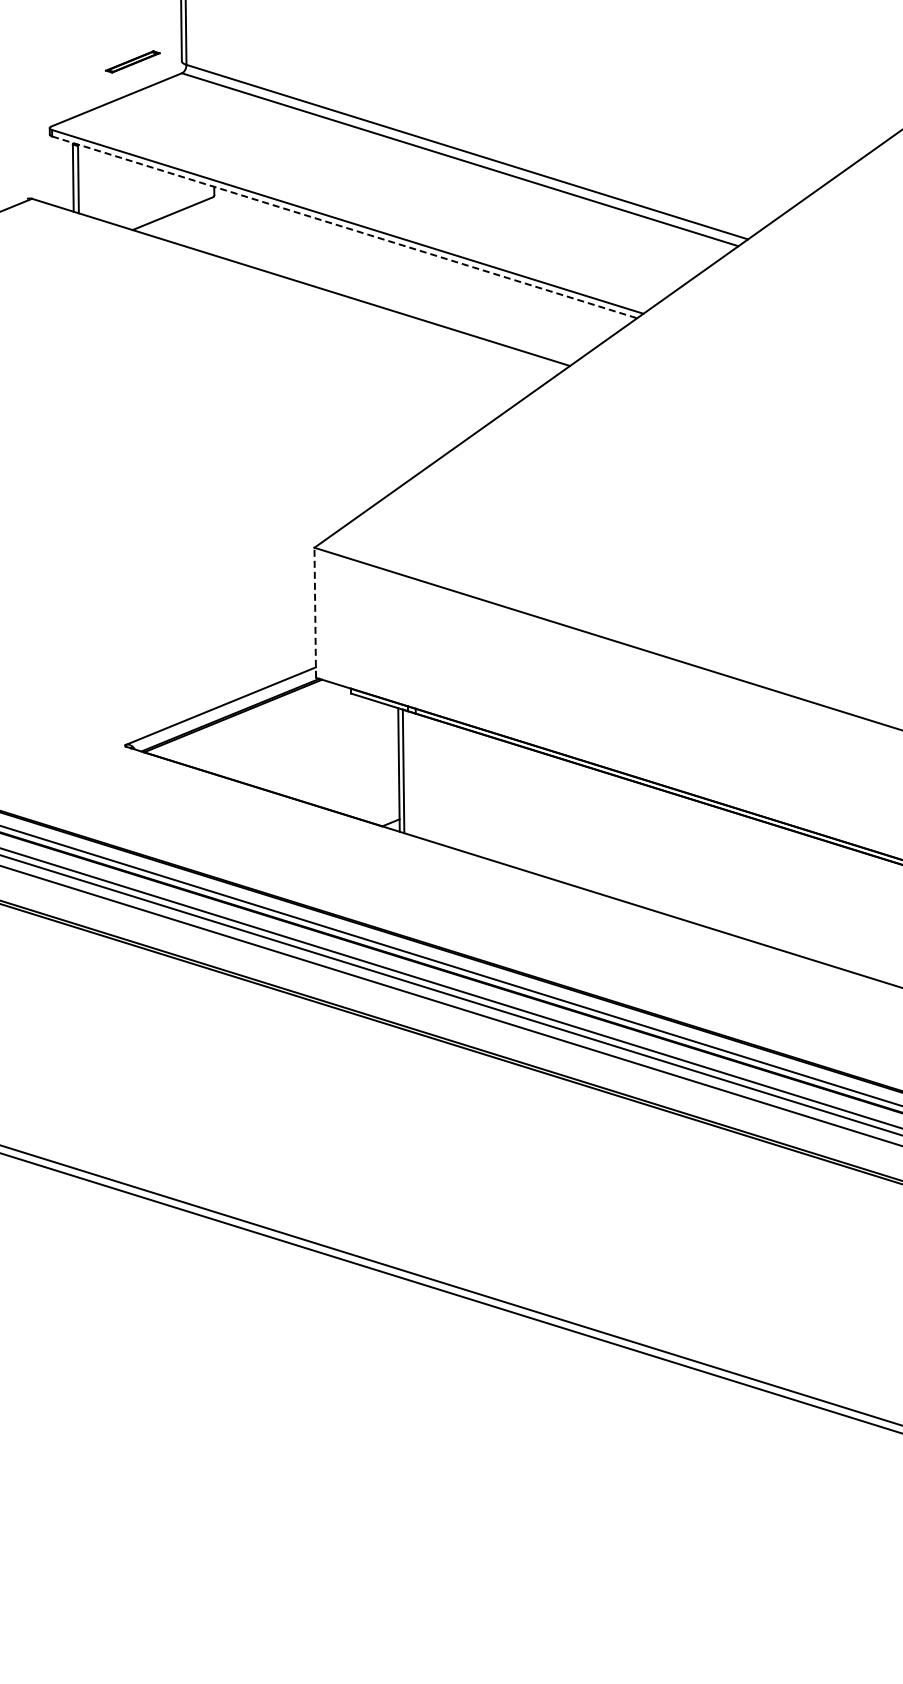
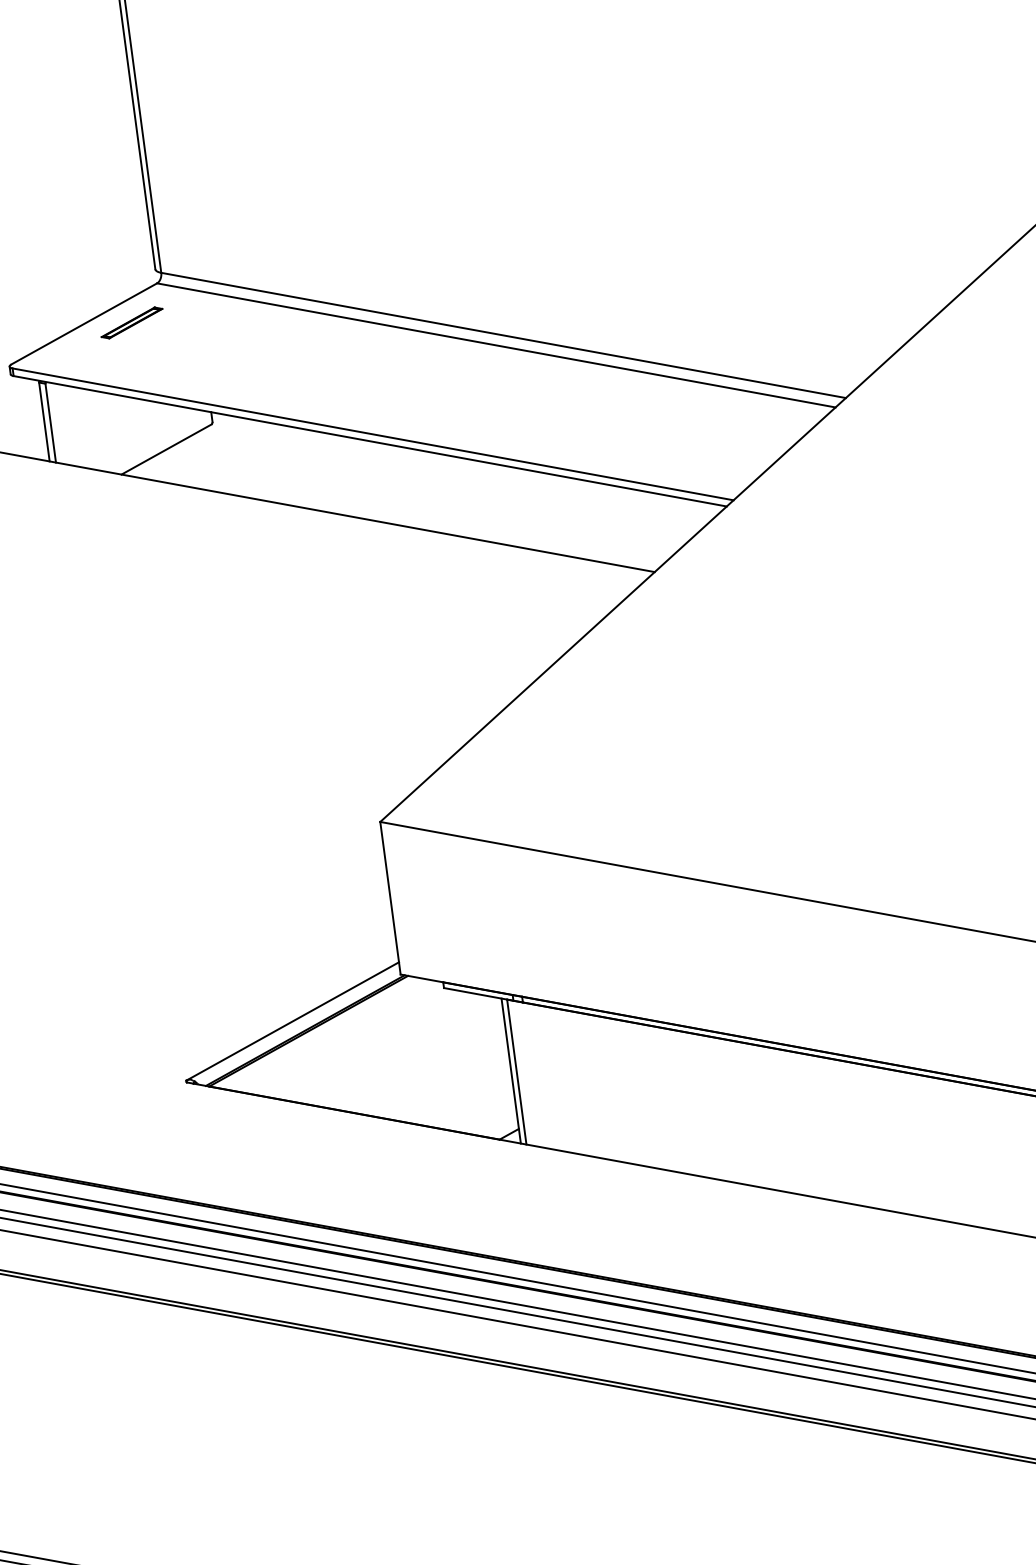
part: (132, 61) -> (131, 322), moved
line: (345, 227) -> (371, 441), dashed -> solid
line: (315, 612) -> (390, 897), dashed -> solid

